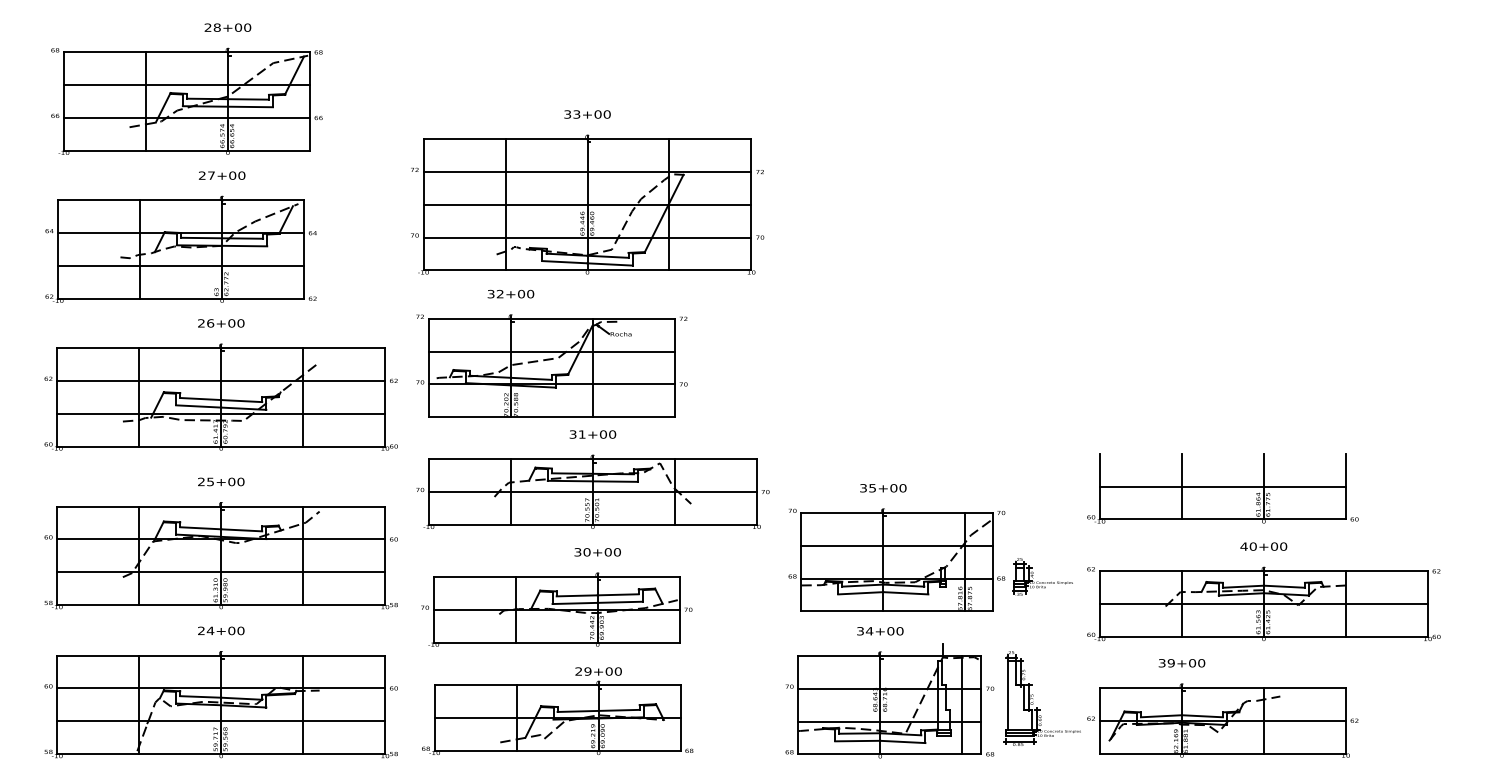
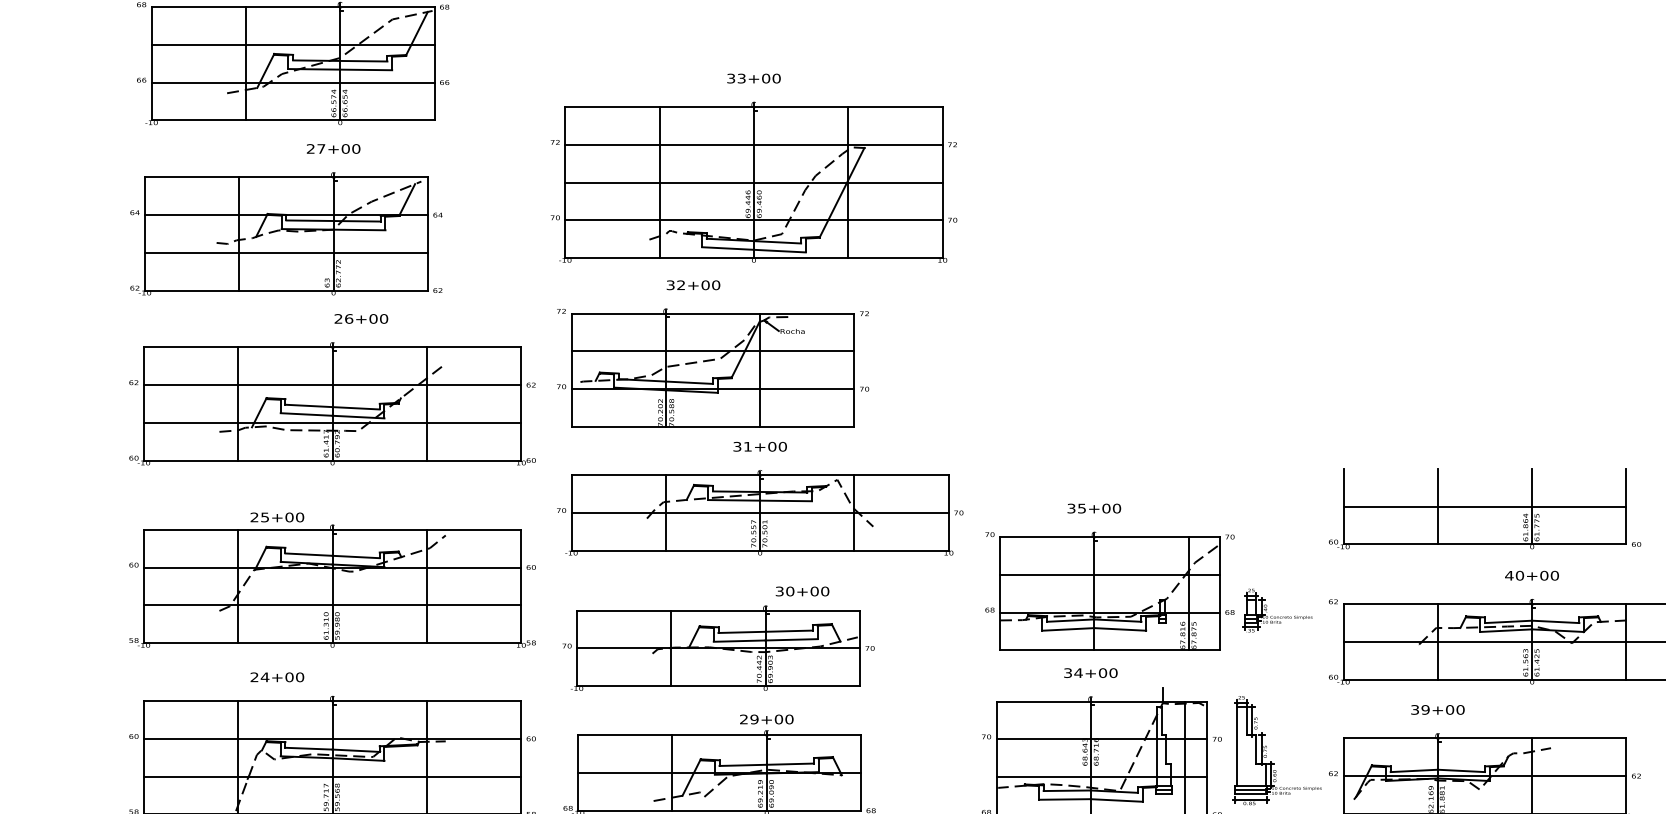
text: (510, 293) -> (692, 284), moved
text: (221, 323) -> (361, 319), moved
text: (221, 481) -> (277, 516), moved
text: (597, 552) -> (802, 591), moved
text: (221, 630) -> (277, 676), moved

